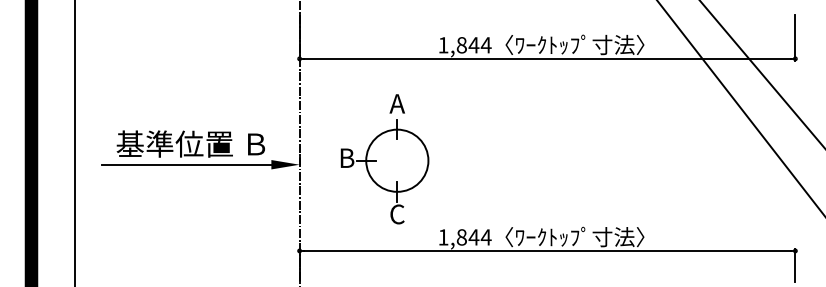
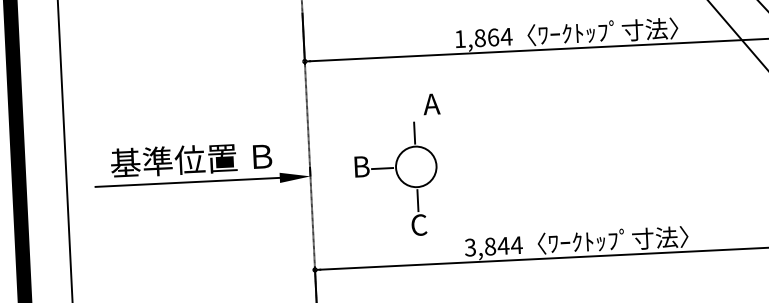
text: (473, 45) -> (492, 37), 1,844 -> 1,864
text: (396, 103) -> (430, 103), moved
circle: (397, 160) -> (416, 166), size x0.6
text: (443, 237) -> (470, 247), 1,844 -> 3,844

